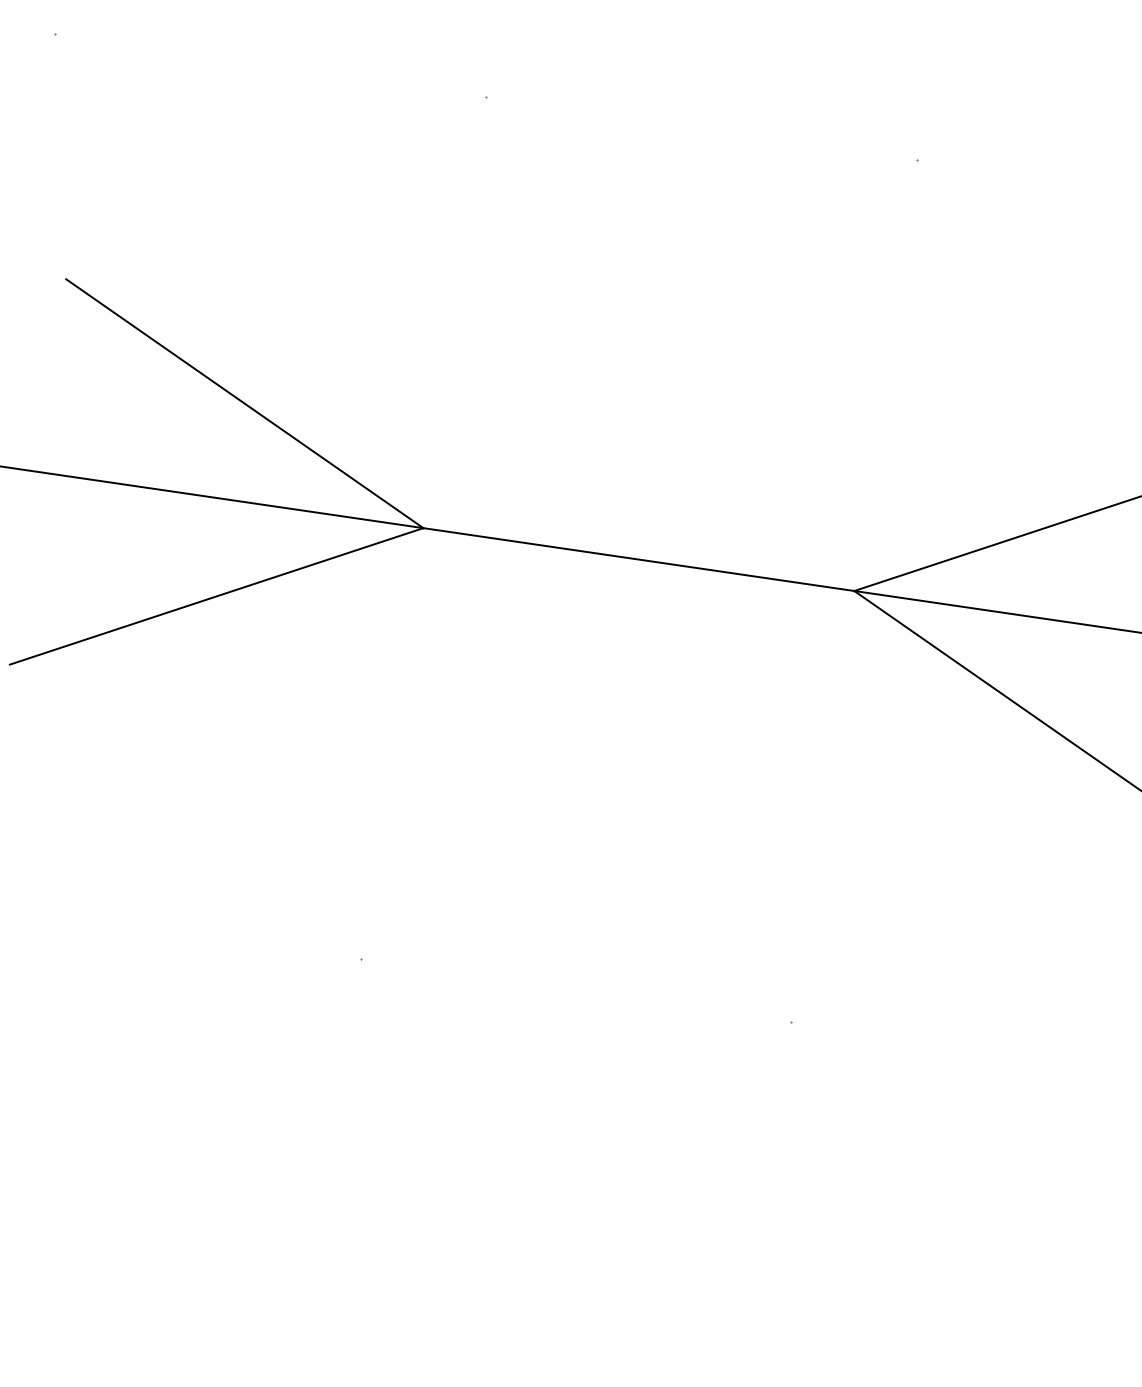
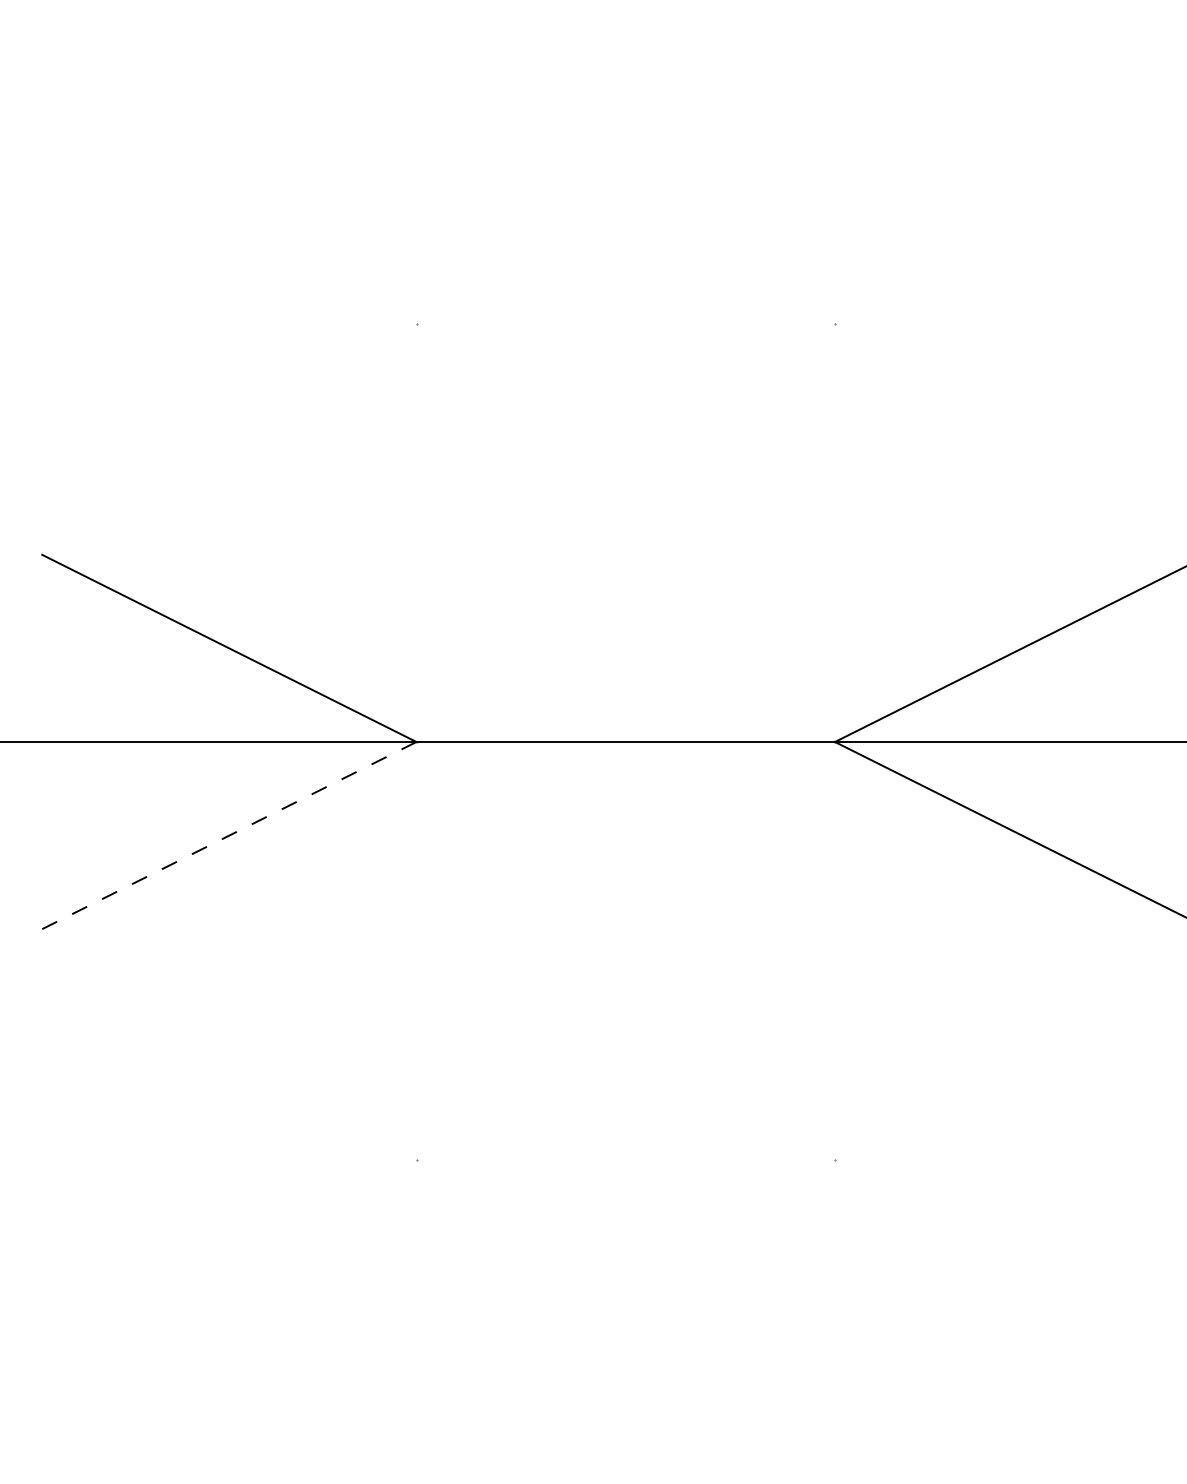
line: (215, 596) -> (228, 835), solid -> dashed

